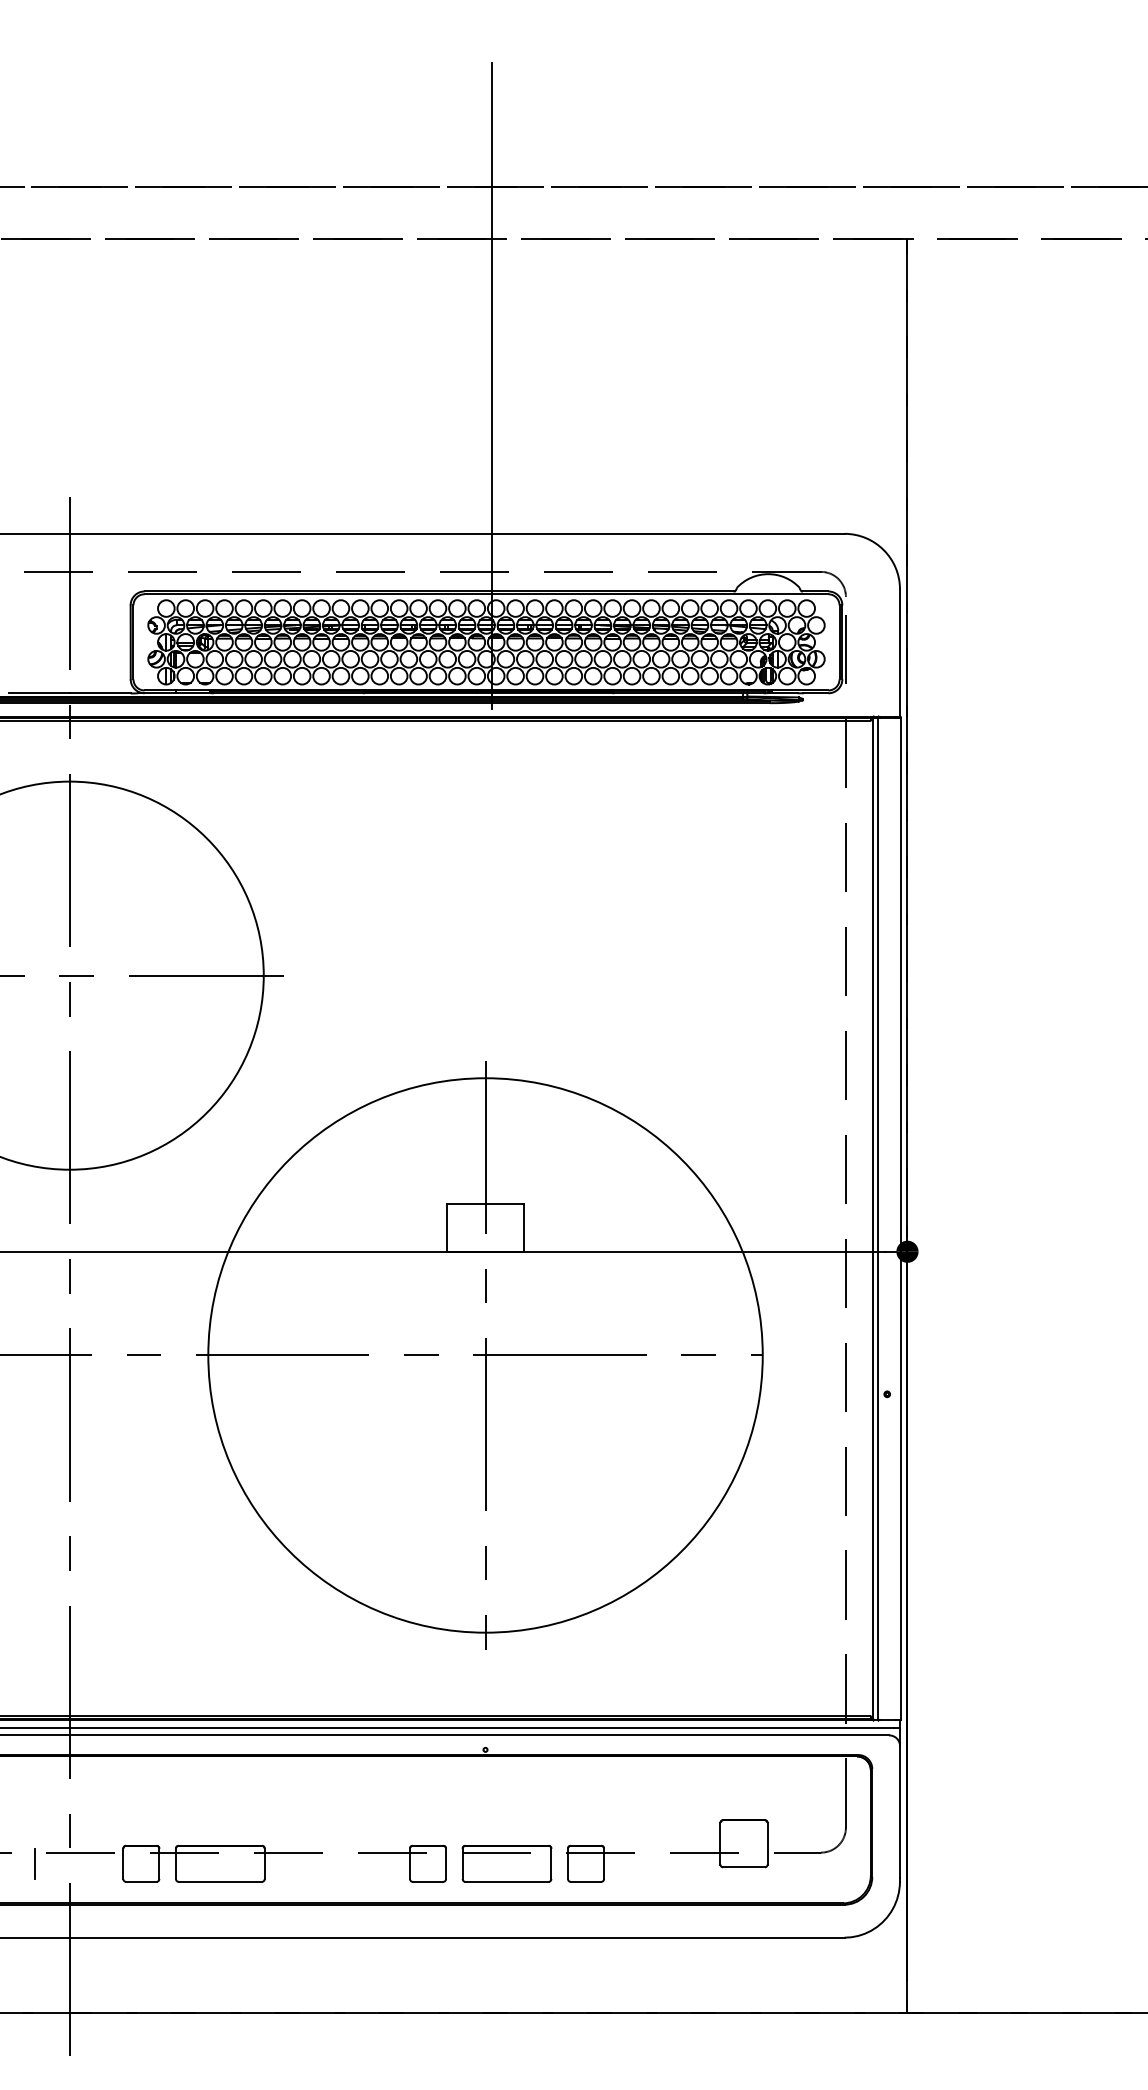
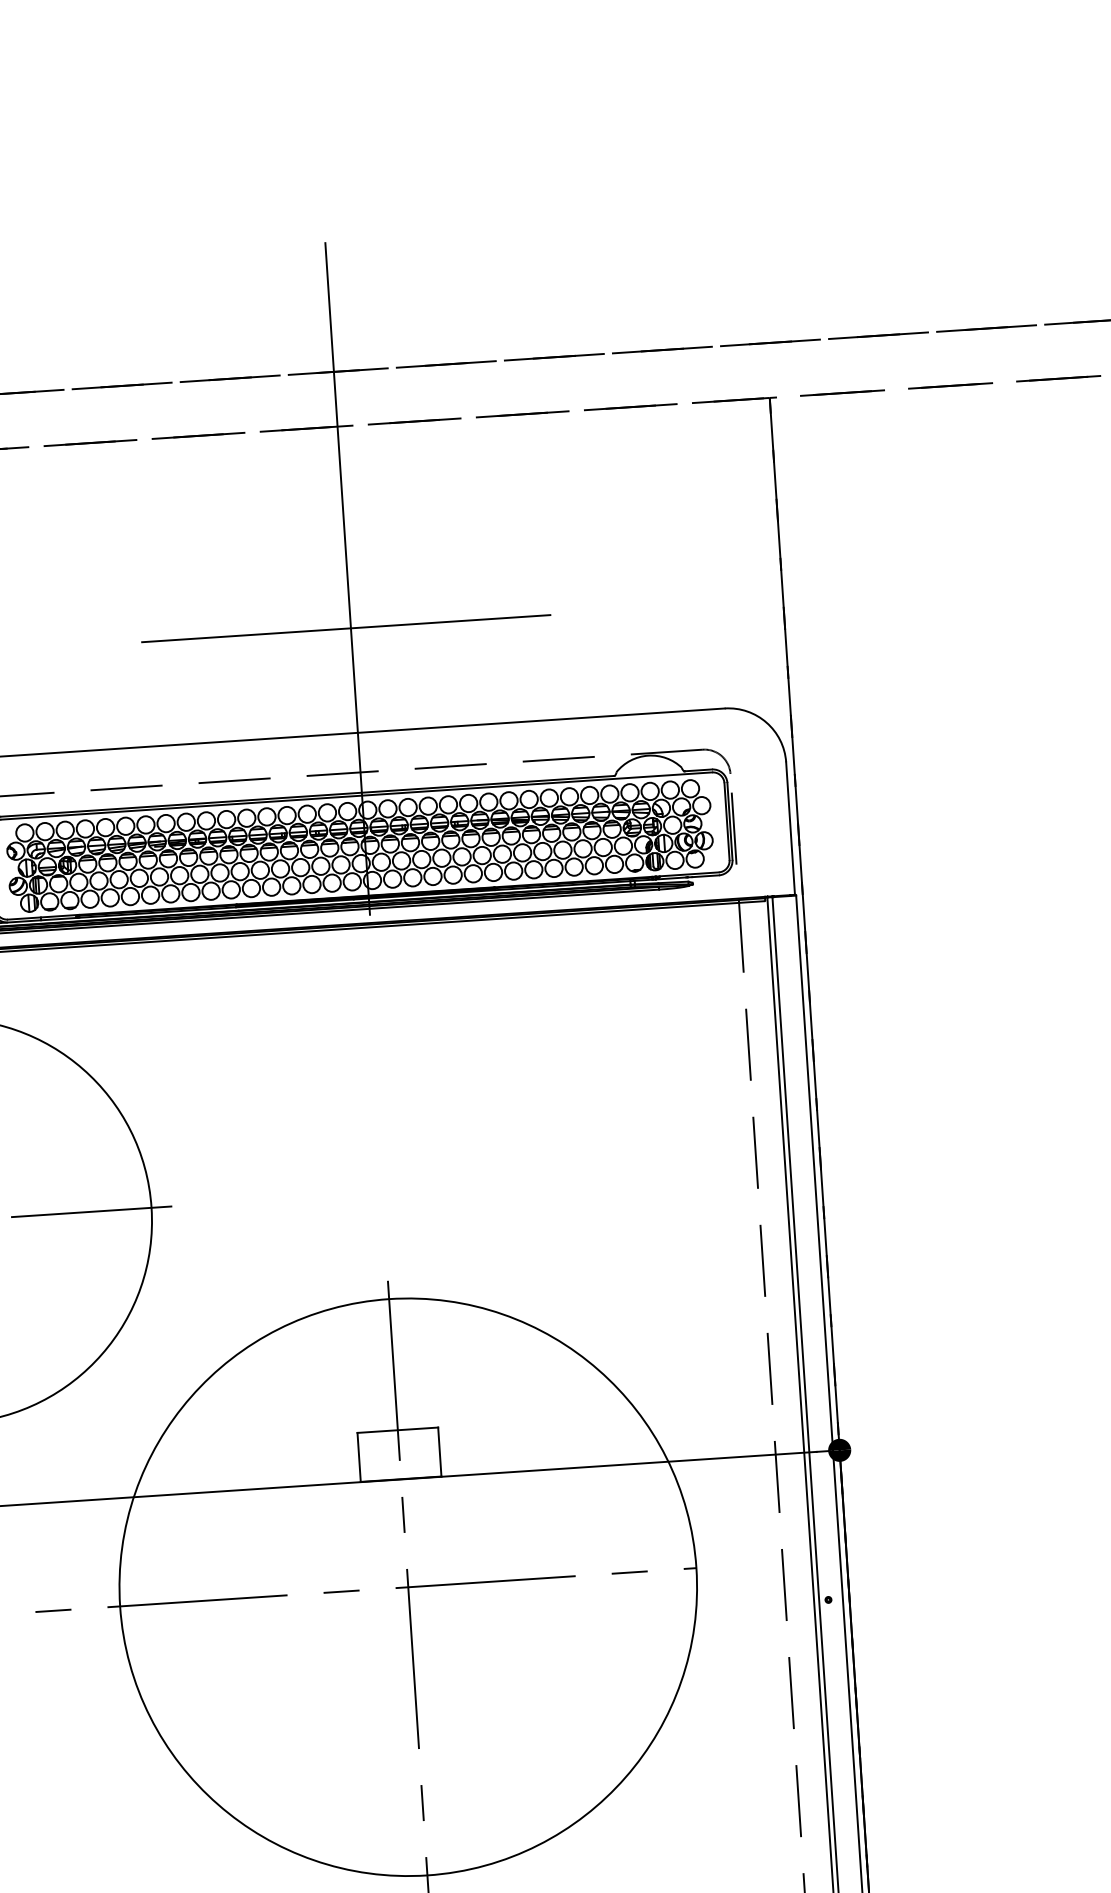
line: (486, 433) -> (345, 628), added

